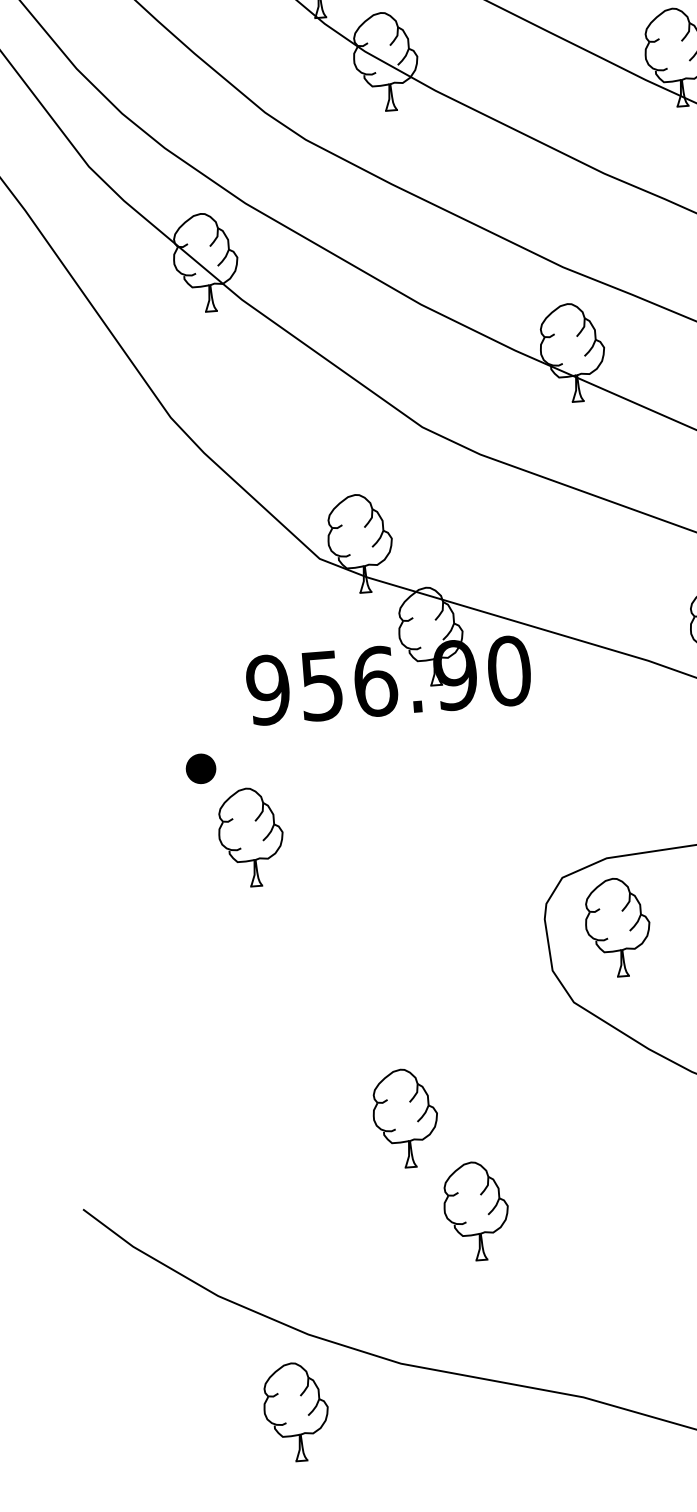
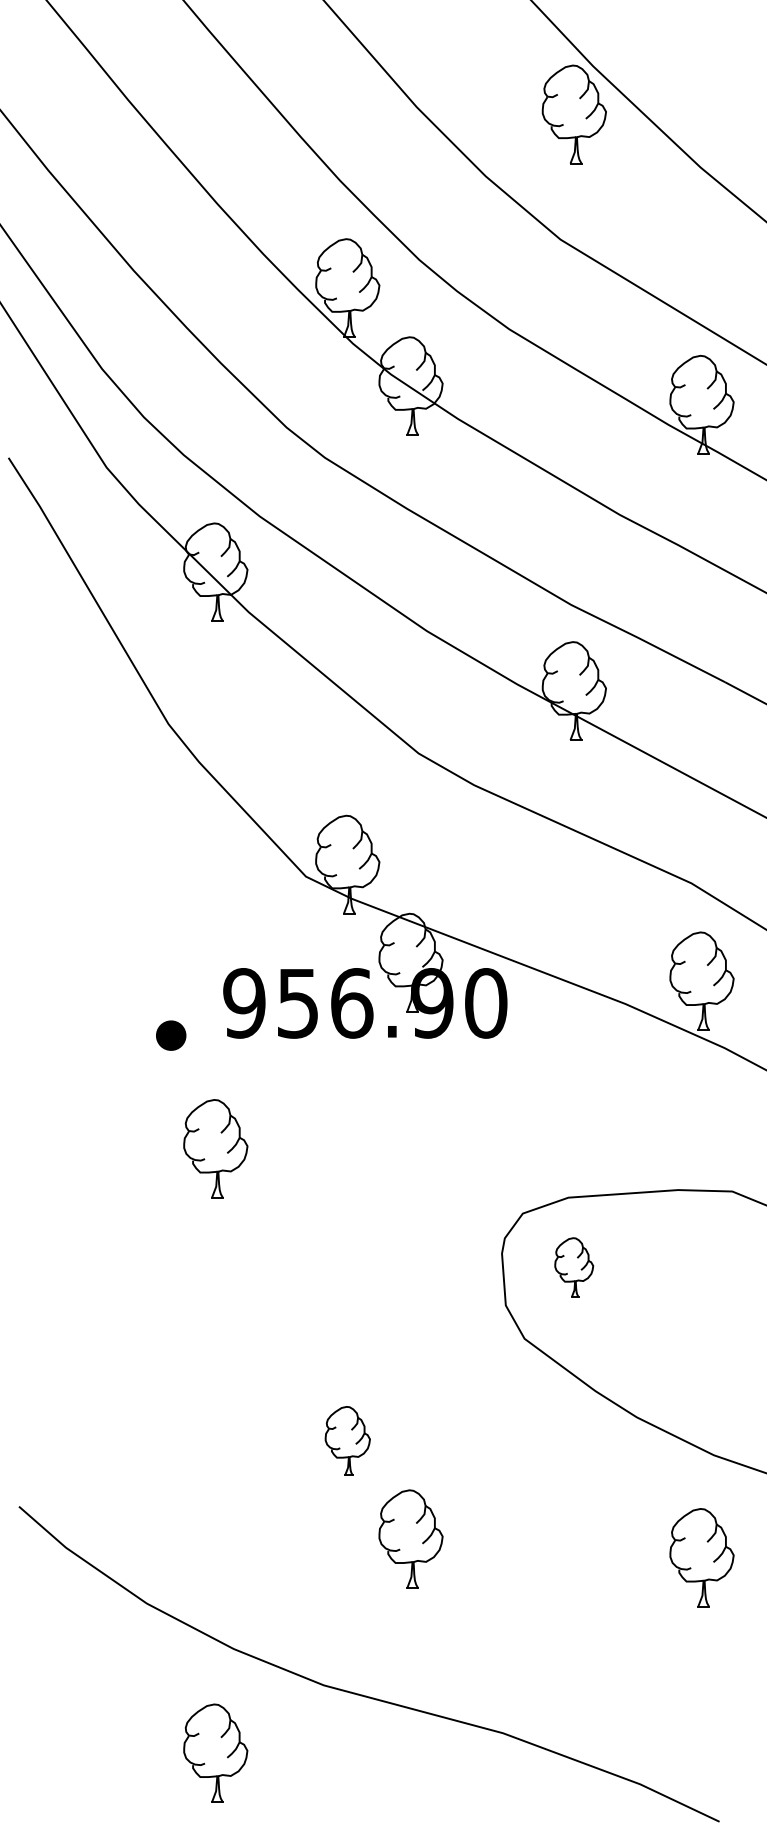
part: (201, 768) -> (171, 1035), moved
part: (617, 927) -> (573, 1267), size x0.6
part: (405, 1117) -> (347, 1440), size x0.7
part: (296, 1411) -> (215, 1752), moved

